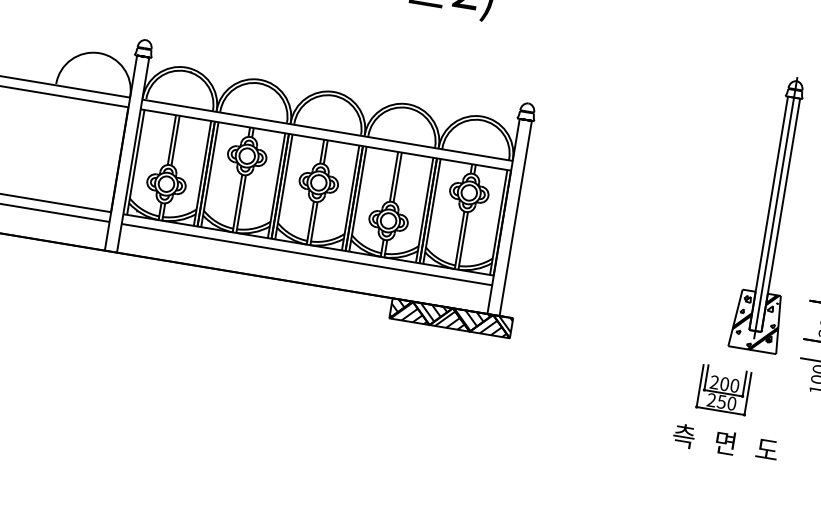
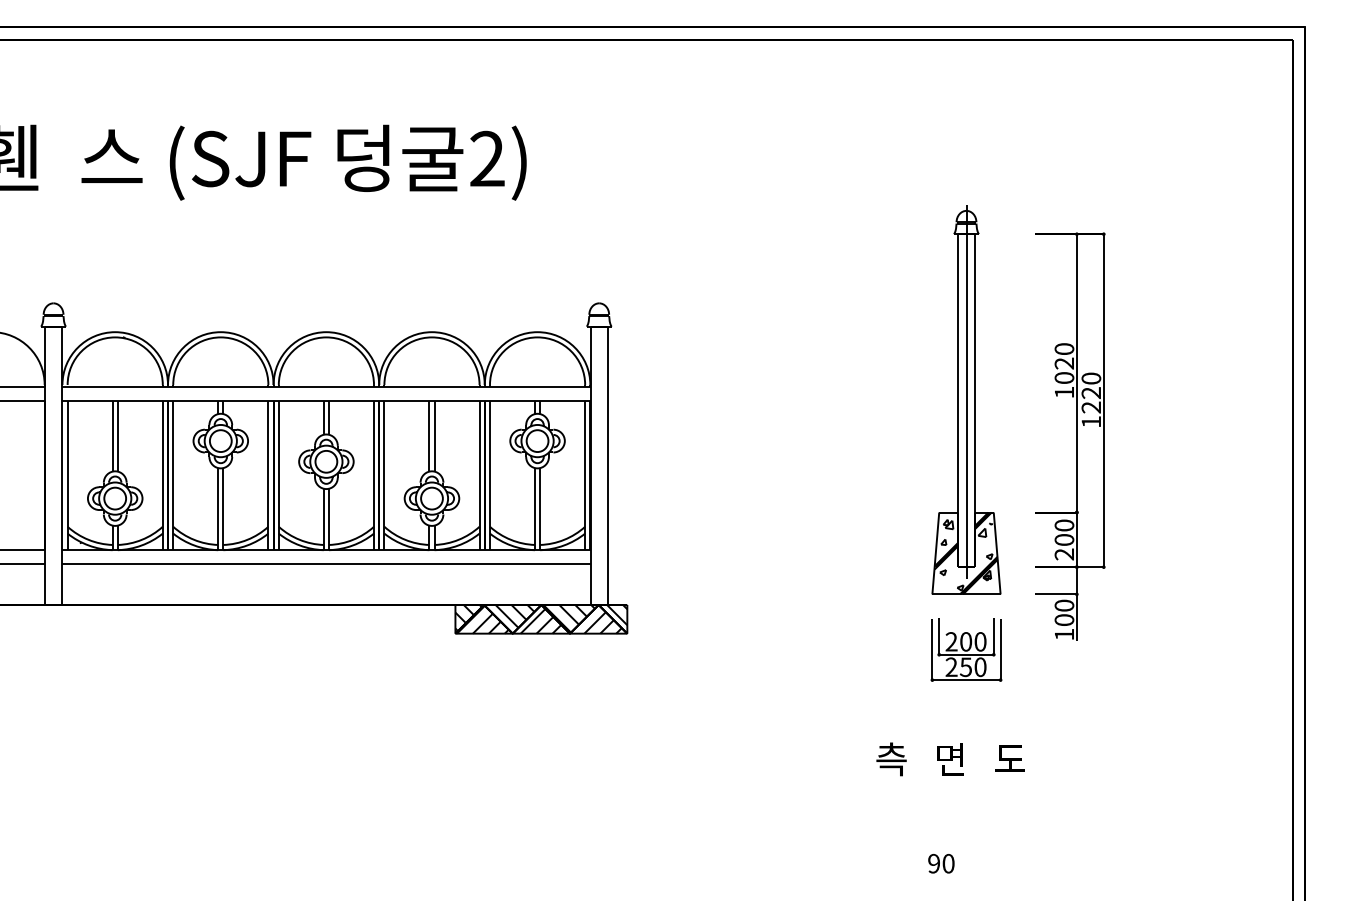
part: (724, 389) -> (966, 649), moved
text: (725, 443) -> (950, 759), moved

